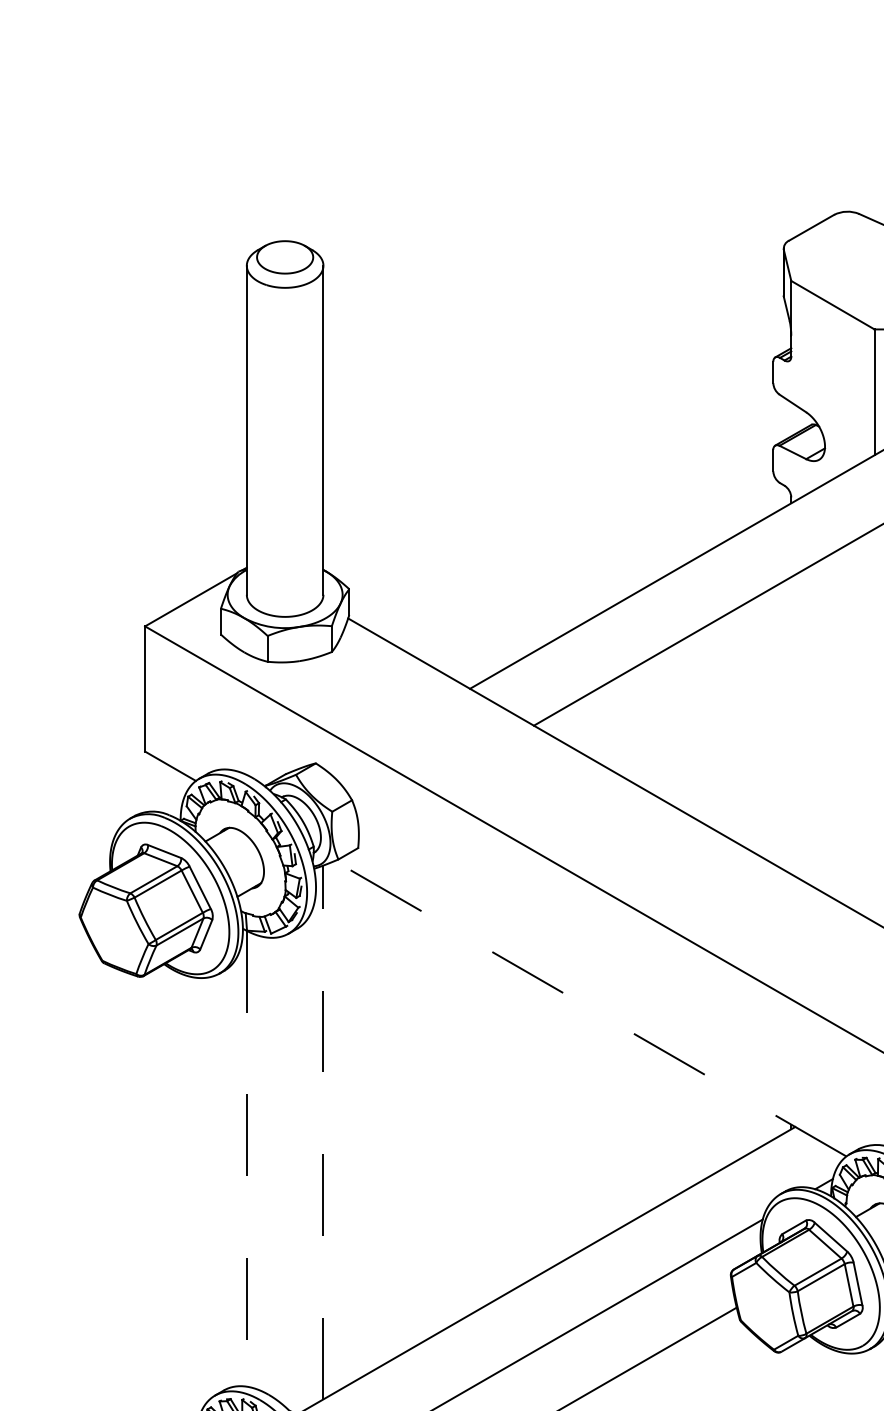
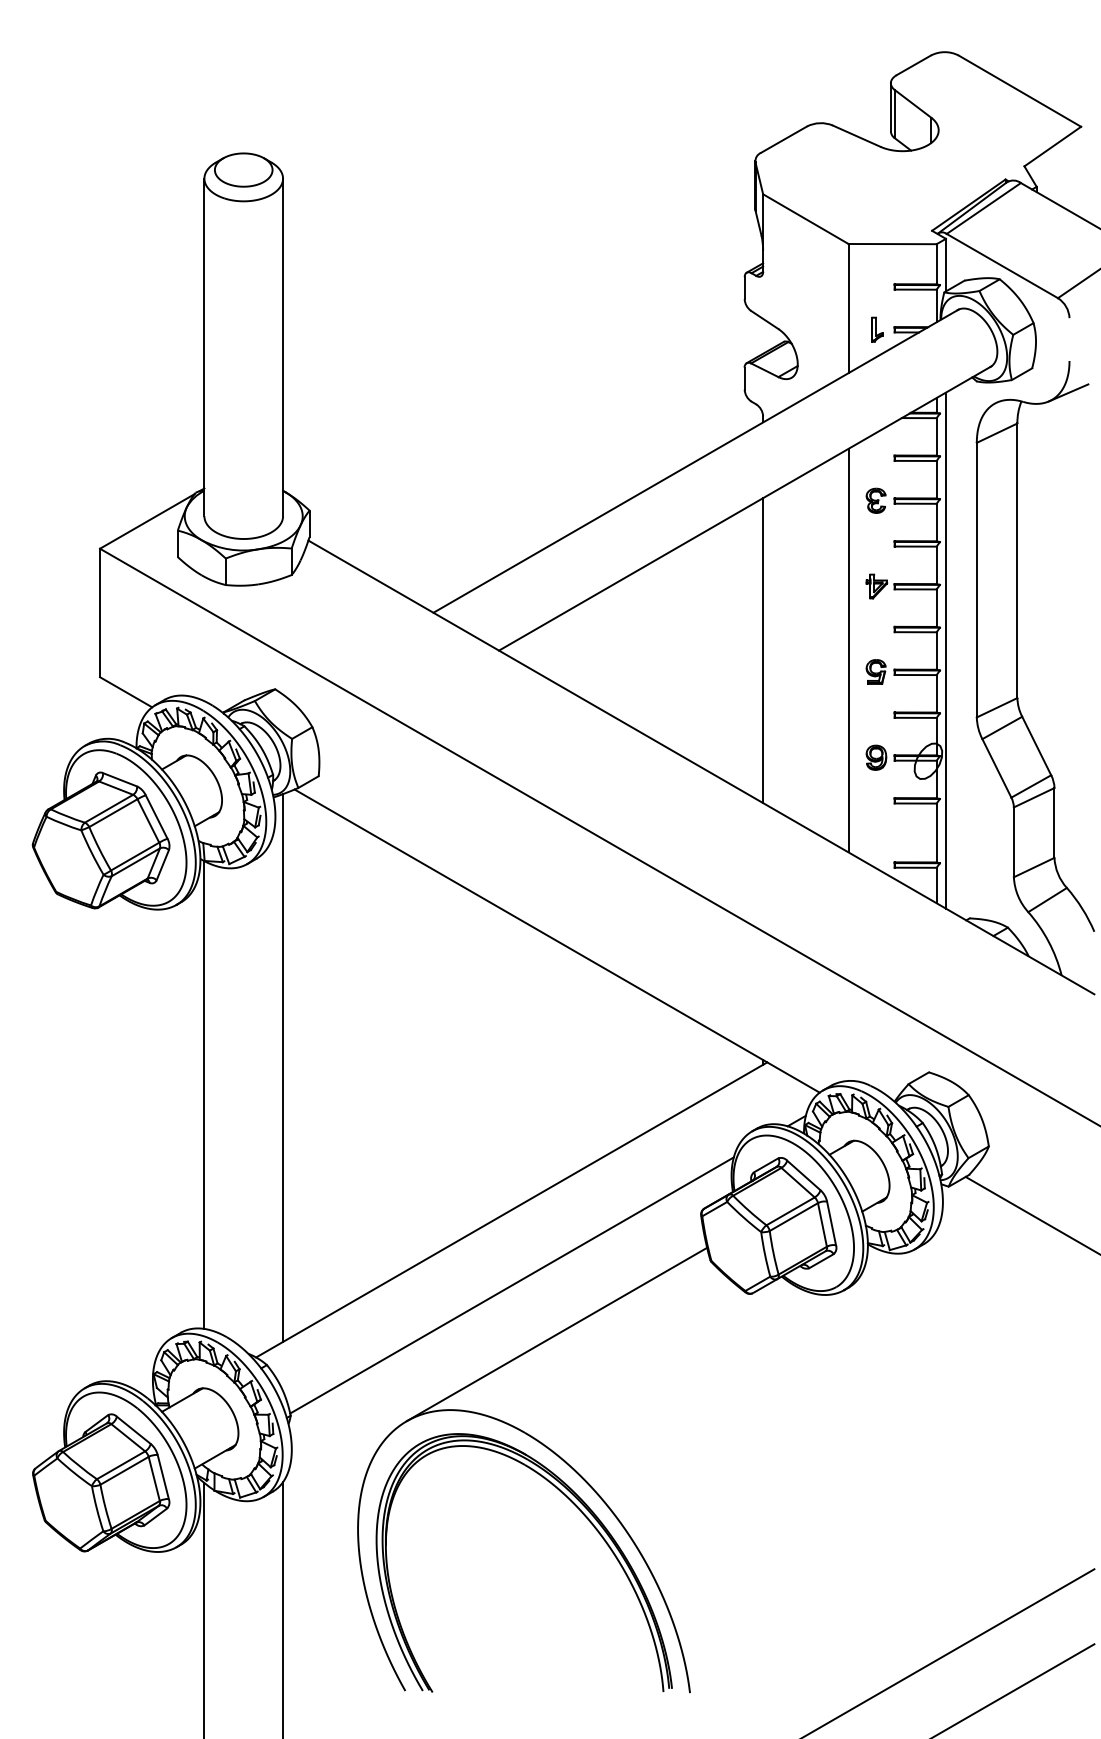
line: (791, 725) -> (763, 650), added
line: (874, 725) -> (848, 650), added
line: (589, 1008) -> (556, 940), dashed -> solid
line: (323, 1132) -> (283, 1068), dashed -> solid
line: (246, 1159) -> (204, 1095), dashed -> solid

